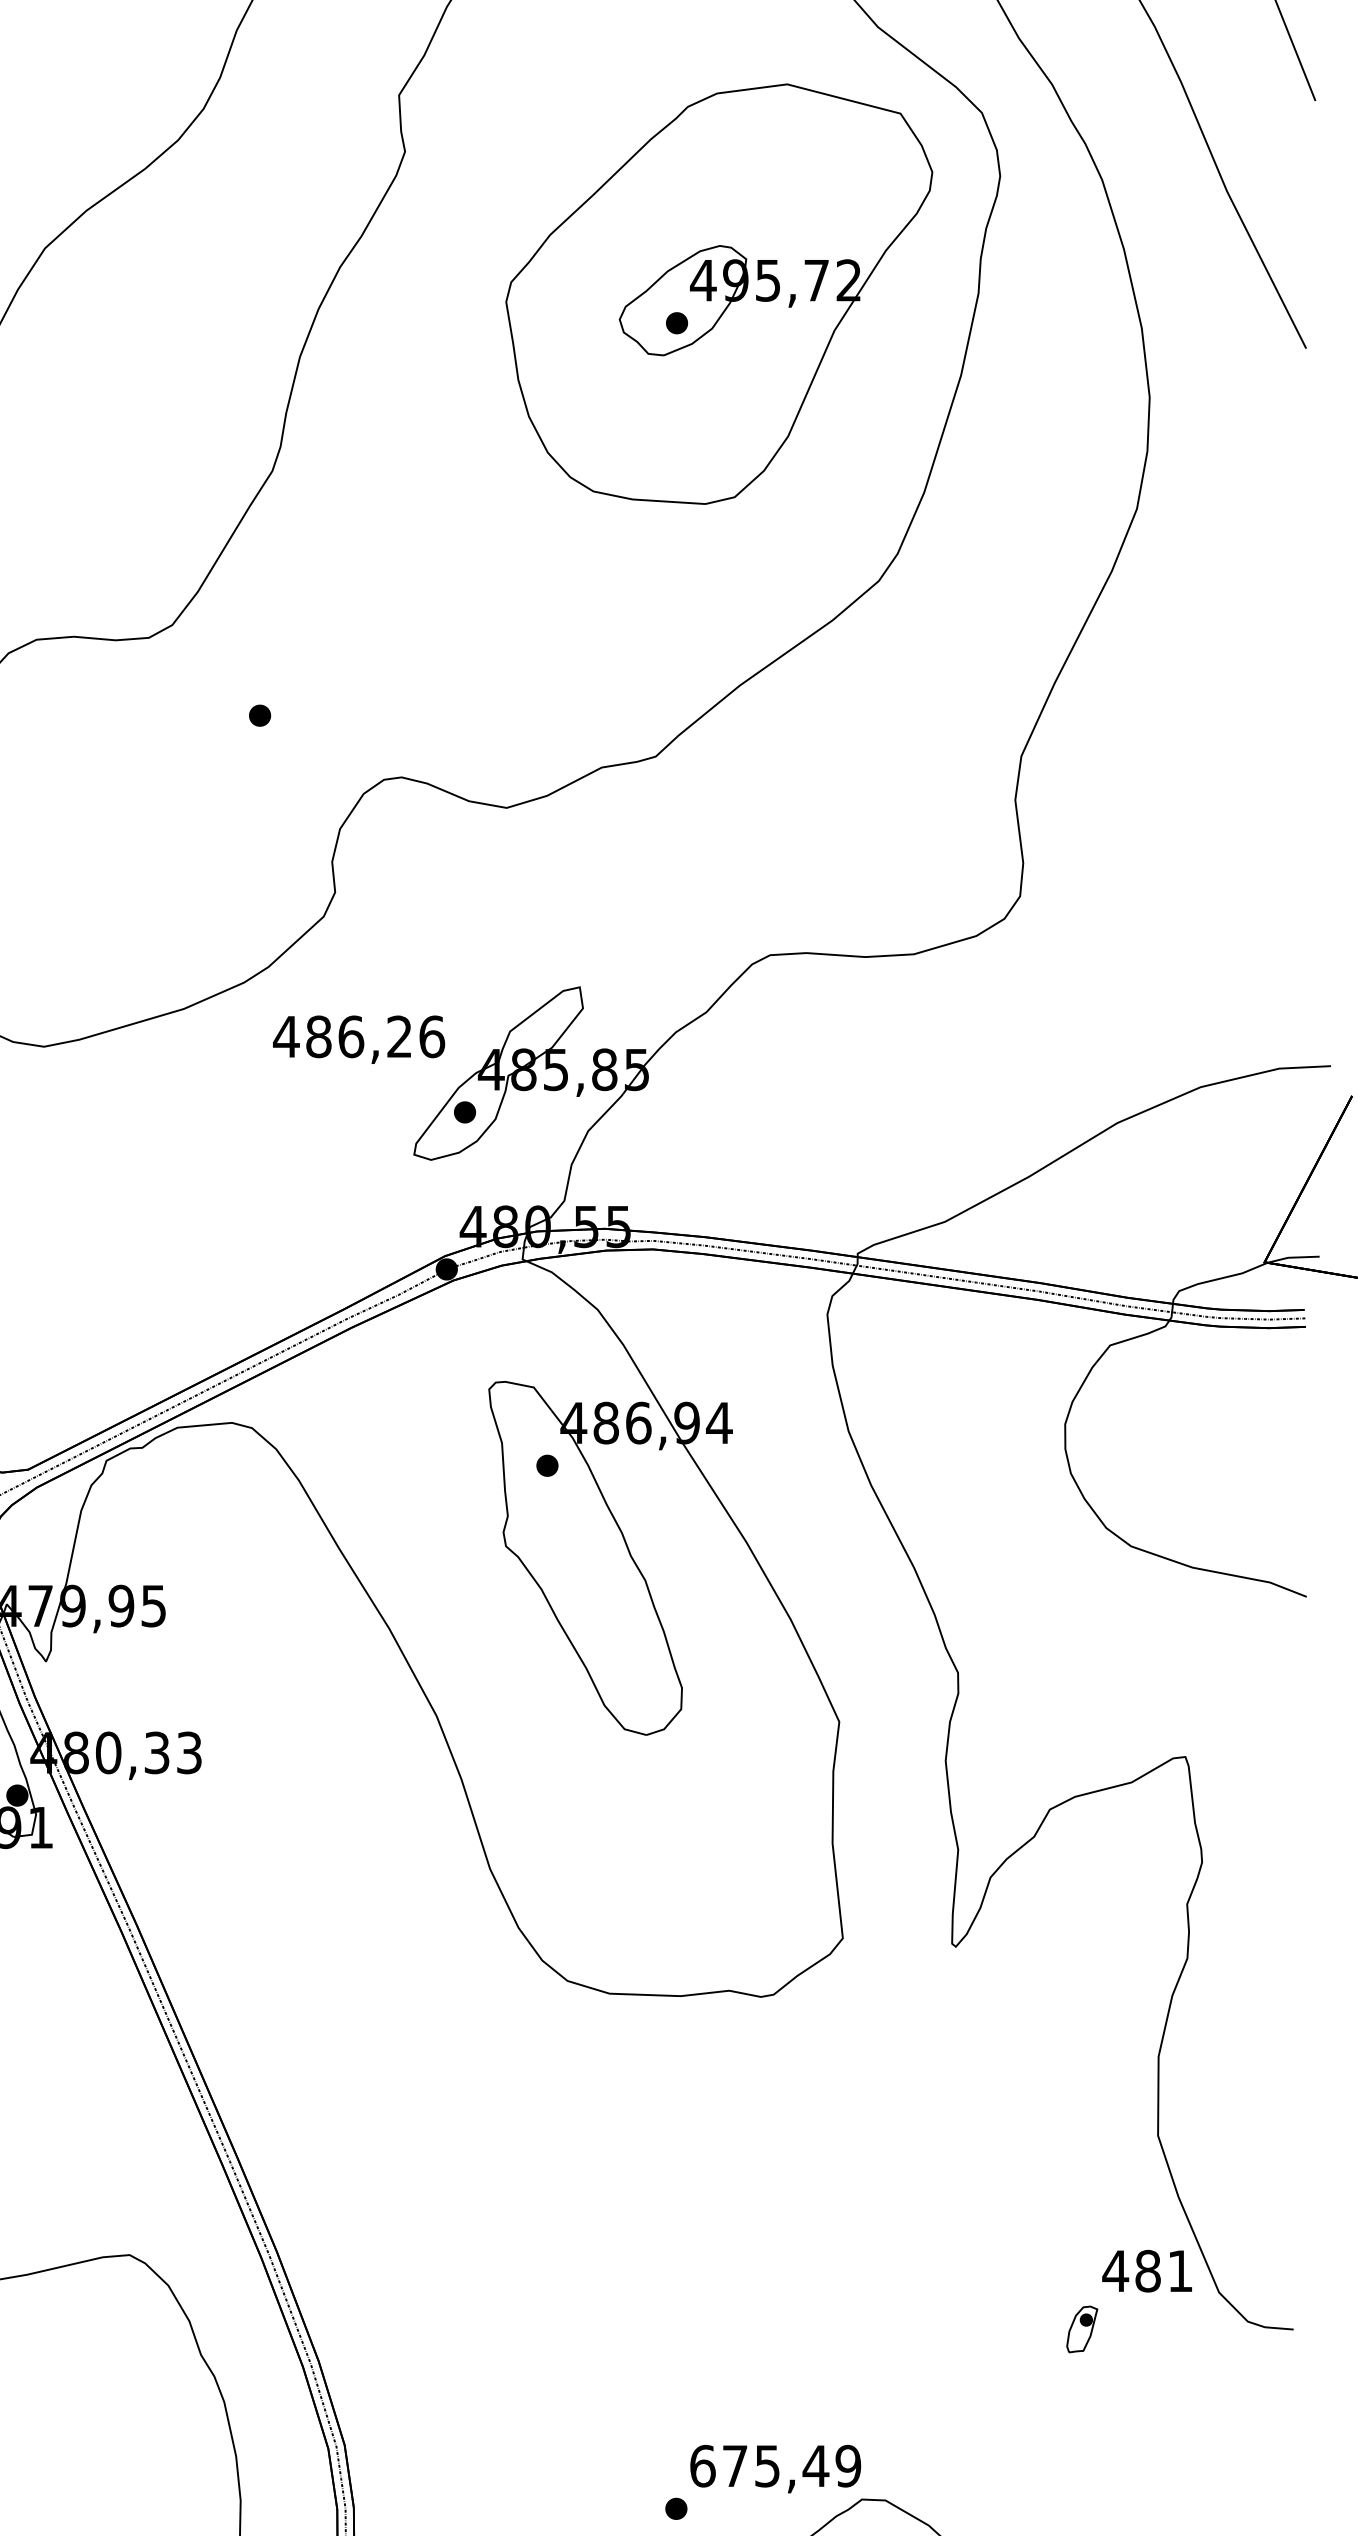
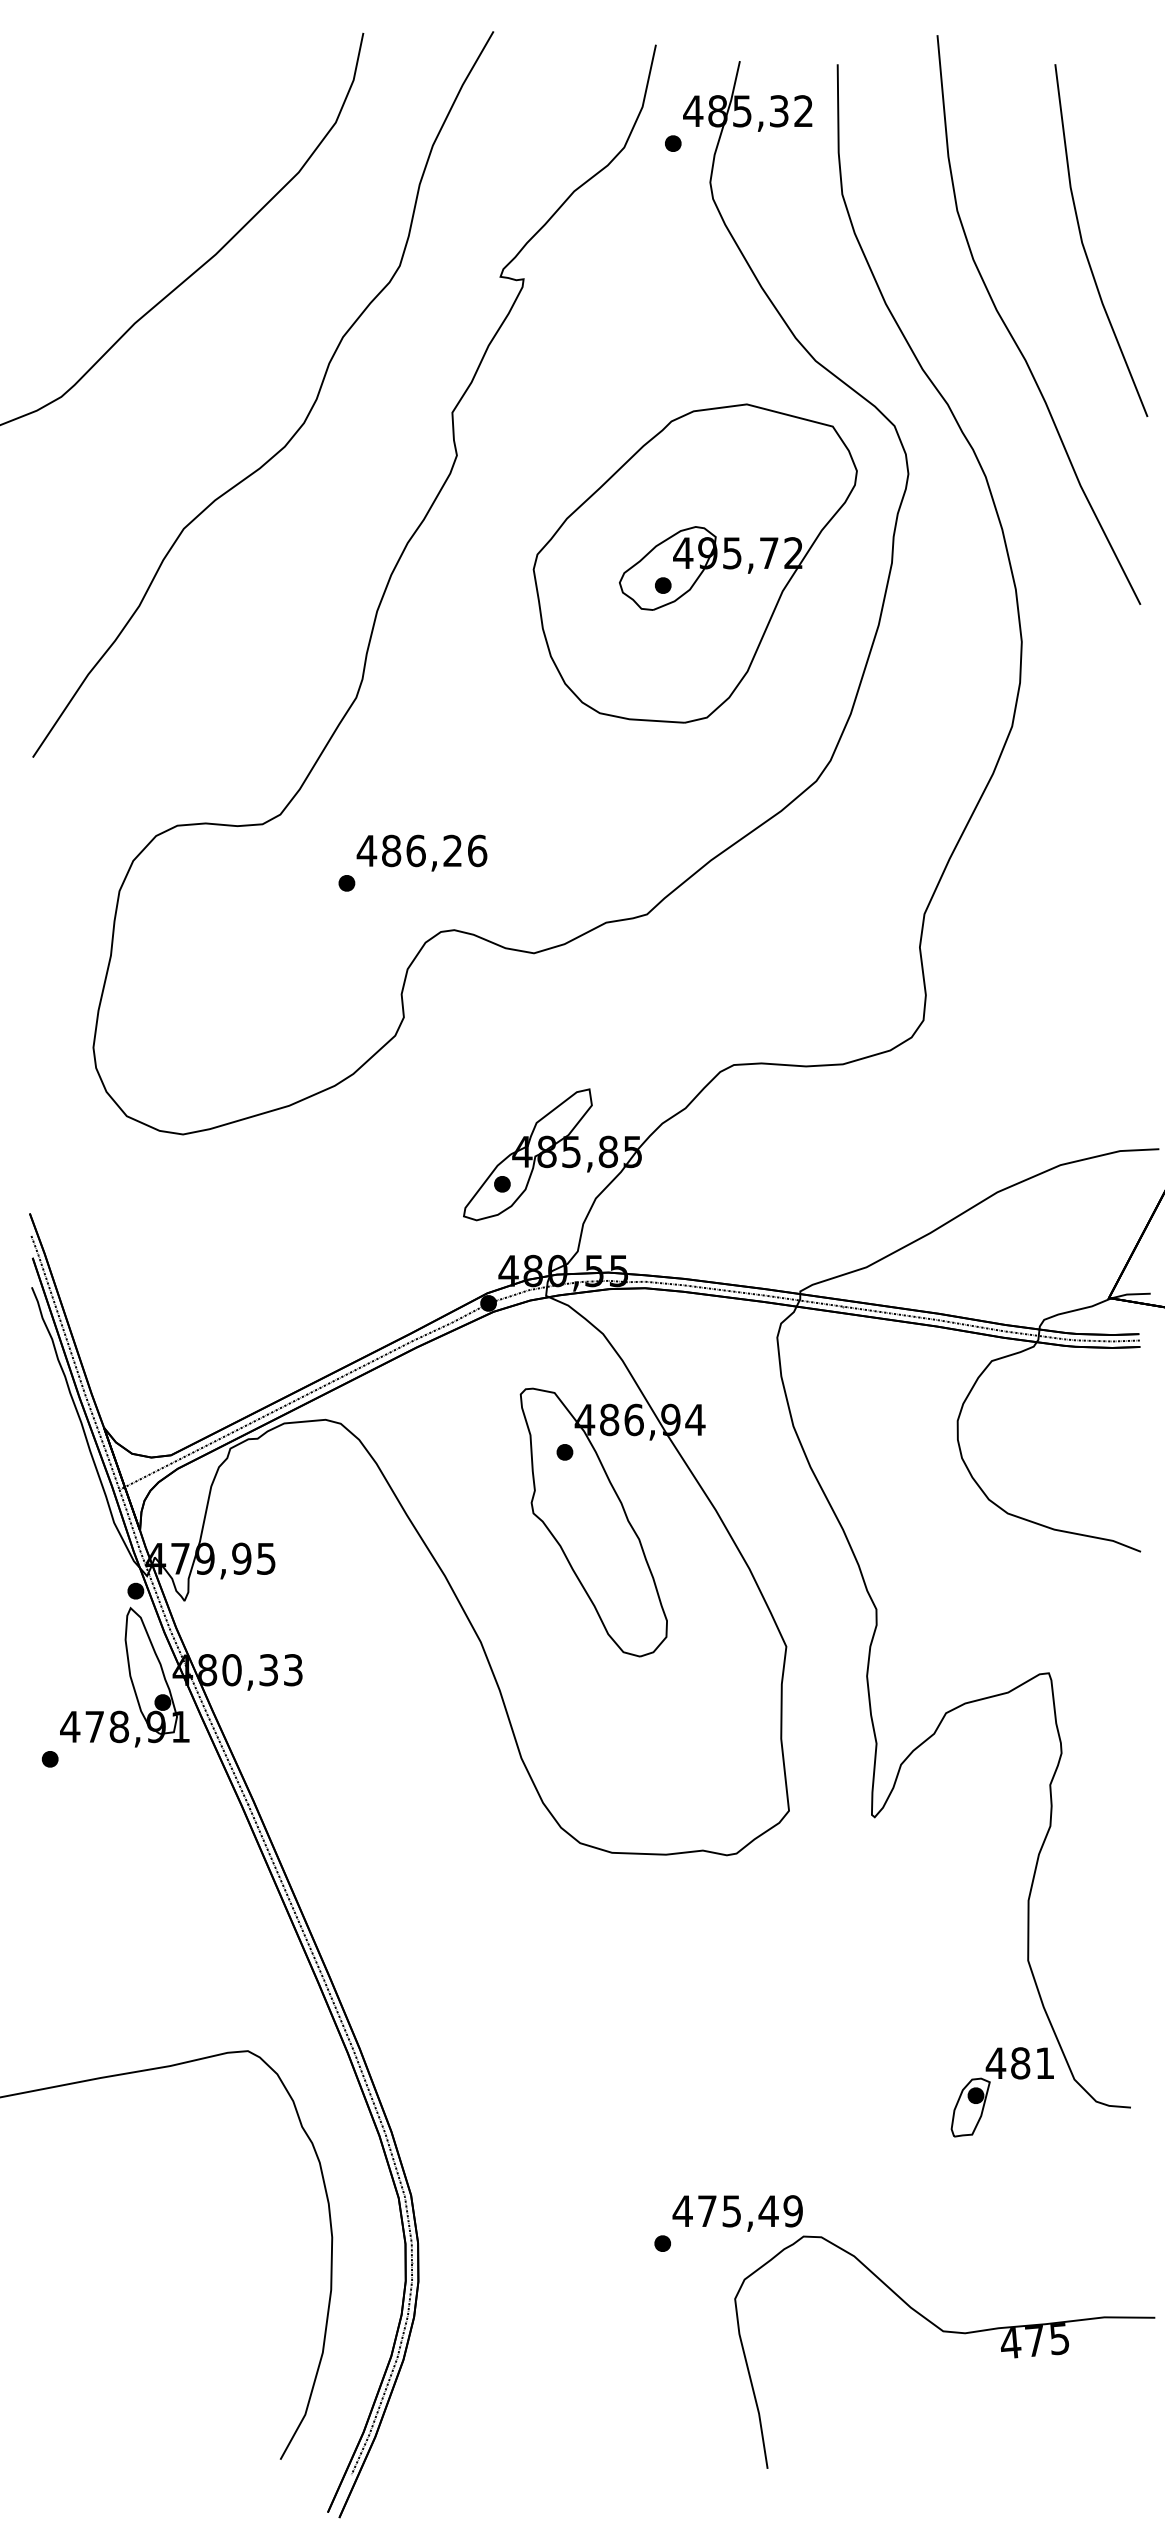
text: (358, 1038) -> (421, 852), moved
part: (1082, 2329) -> (970, 2107), size x1.67
text: (702, 2466) -> (682, 2211), 675,49 -> 475,49

